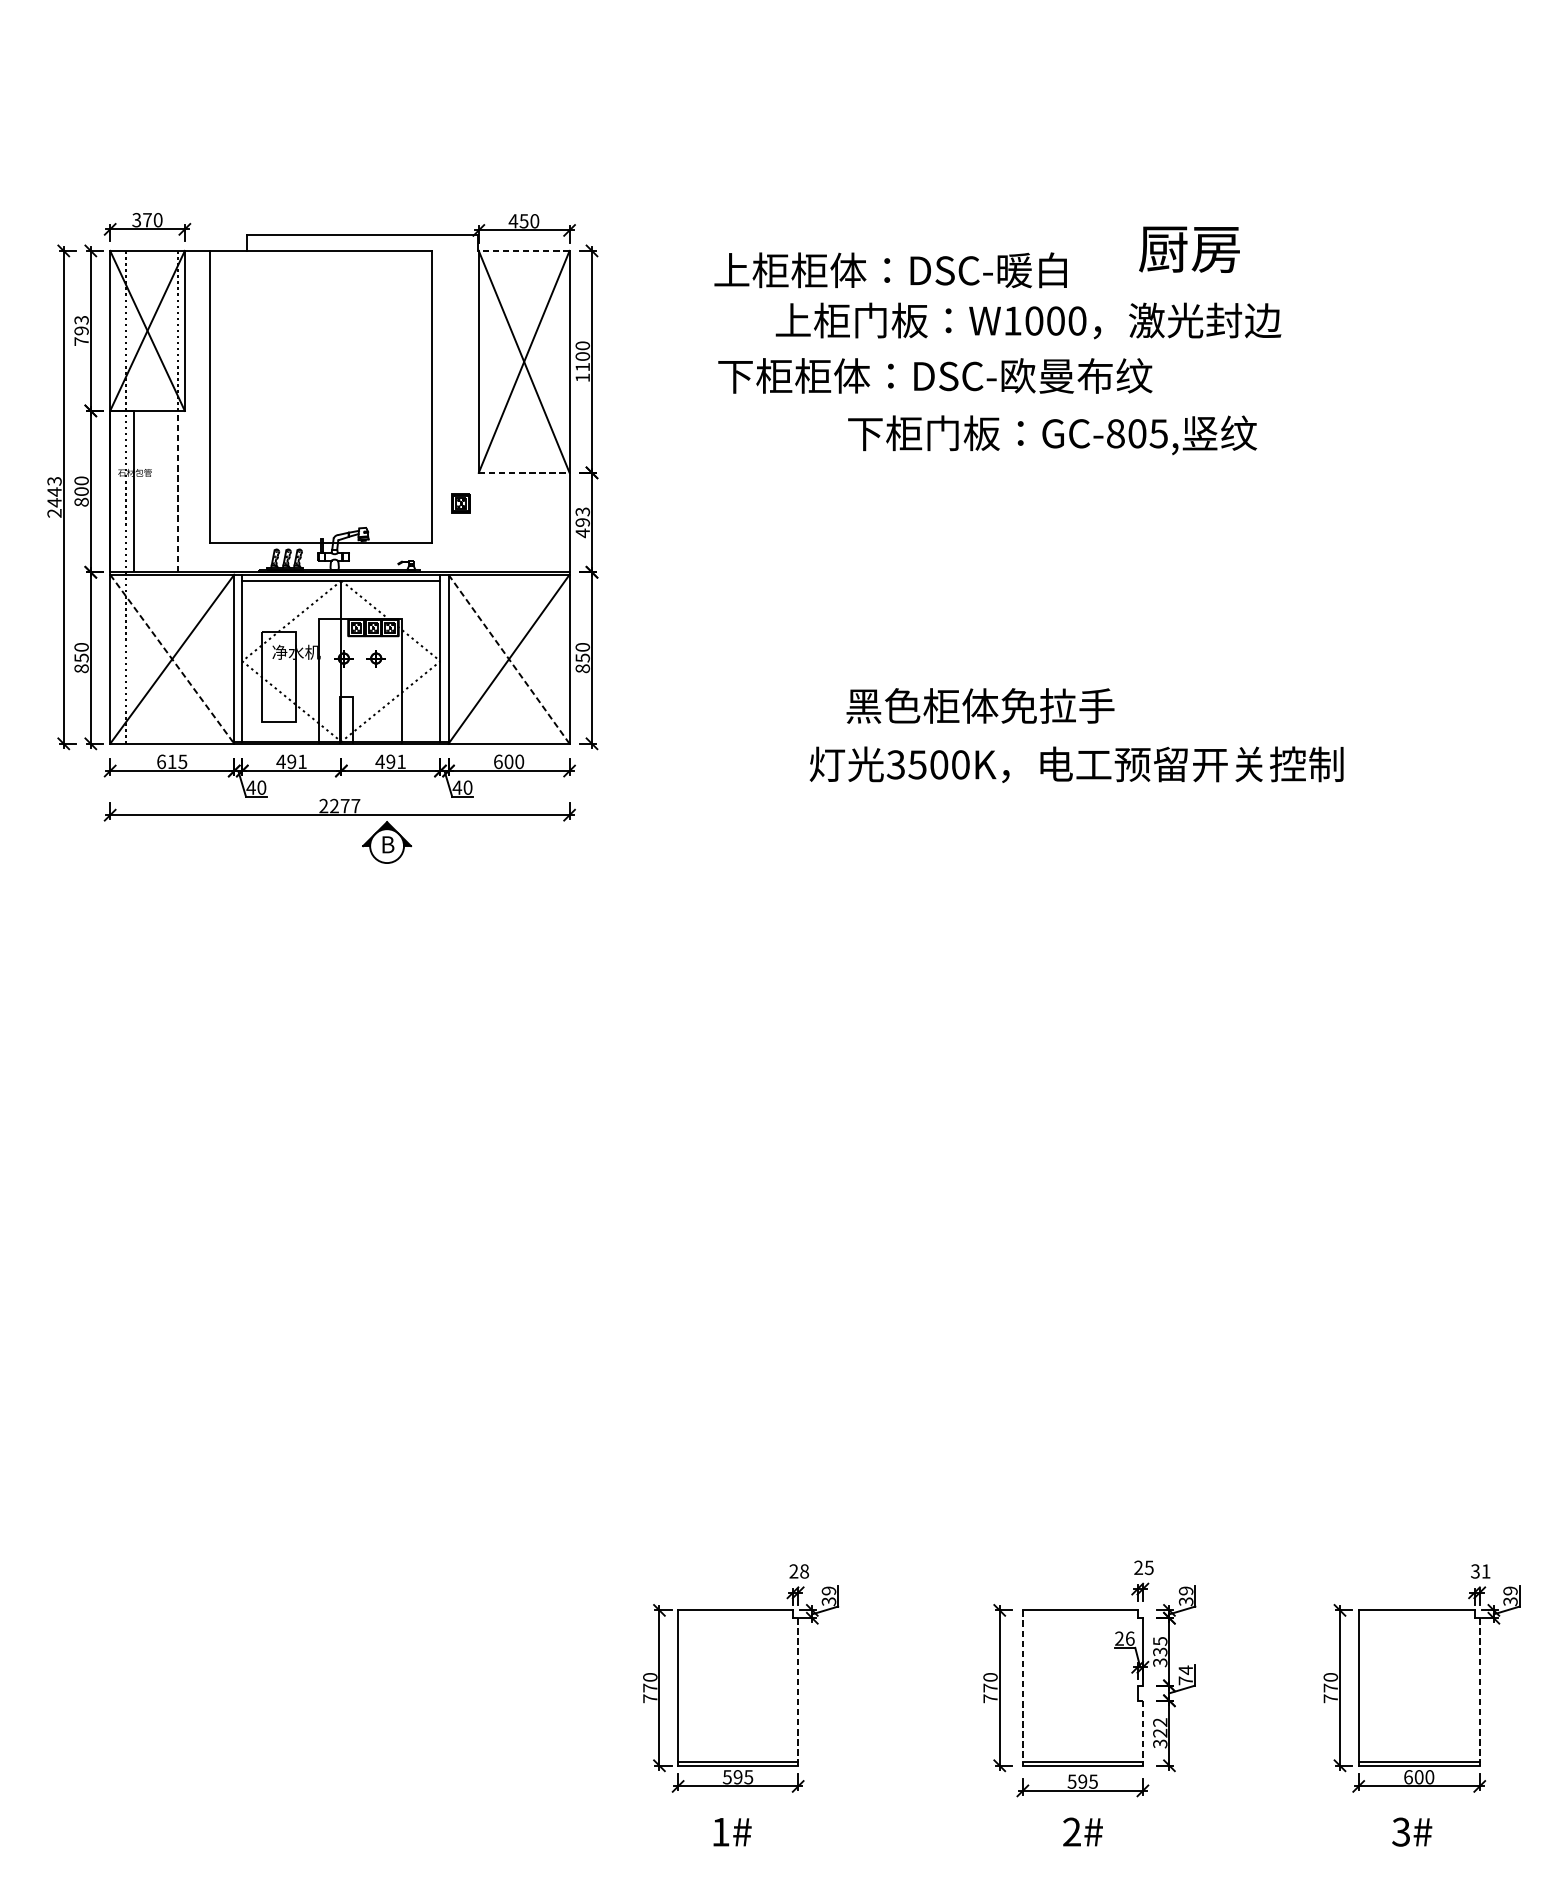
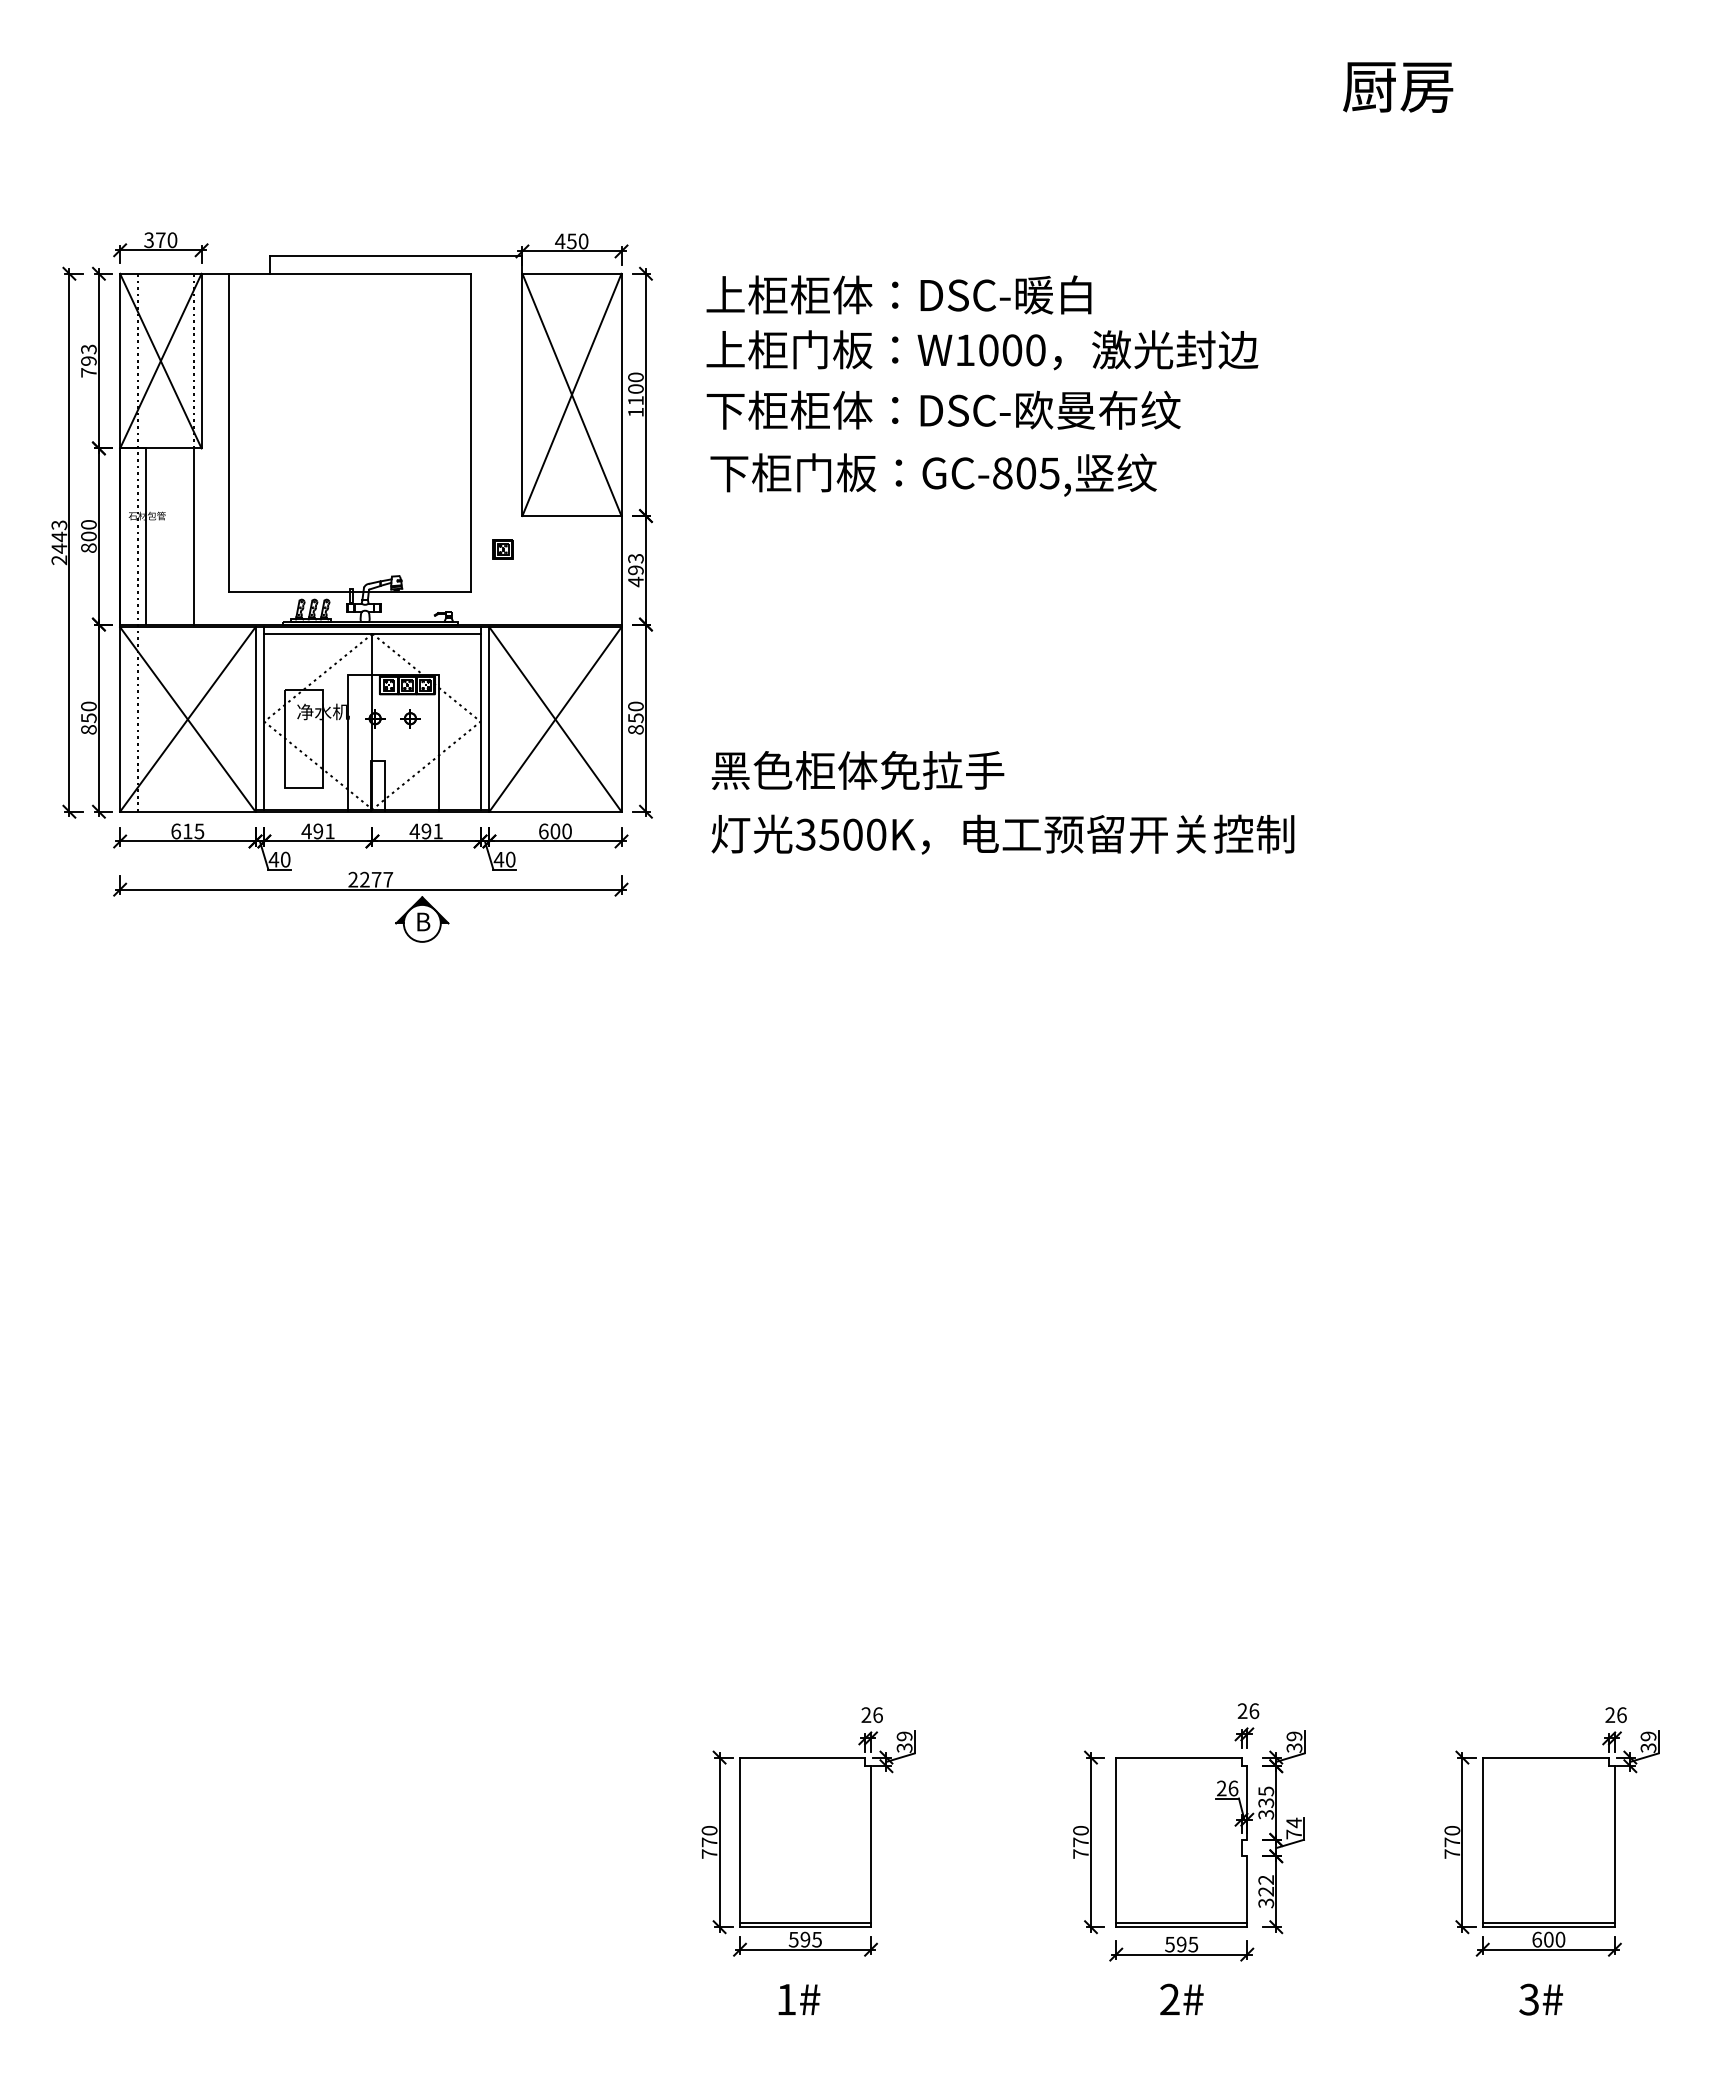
text: (1189, 249) -> (1398, 87), moved
line: (523, 250) -> (571, 273), dashed -> solid
text: (890, 269) -> (898, 294), moved
text: (1028, 321) -> (982, 350), moved
text: (935, 375) -> (943, 409), moved
text: (1052, 434) -> (933, 474), moved
line: (523, 473) -> (571, 516), dashed -> solid
line: (177, 491) -> (193, 536), dashed -> solid
line: (172, 659) -> (188, 719), dashed -> solid
line: (509, 659) -> (555, 719), dashed -> solid
text: (980, 706) -> (857, 770), moved
text: (1076, 764) -> (1002, 834), moved
text: (1149, 1567) -> (1254, 1710), 25 -> 26
text: (804, 1570) -> (877, 1714), 28 -> 26
text: (1480, 1571) -> (1615, 1715), 31 -> 26
line: (1023, 1688) -> (1116, 1842), dashed -> solid
line: (798, 1692) -> (871, 1847), dashed -> solid
line: (1479, 1692) -> (1614, 1847), dashed -> solid
line: (1143, 1733) -> (1247, 1892), dashed -> solid

